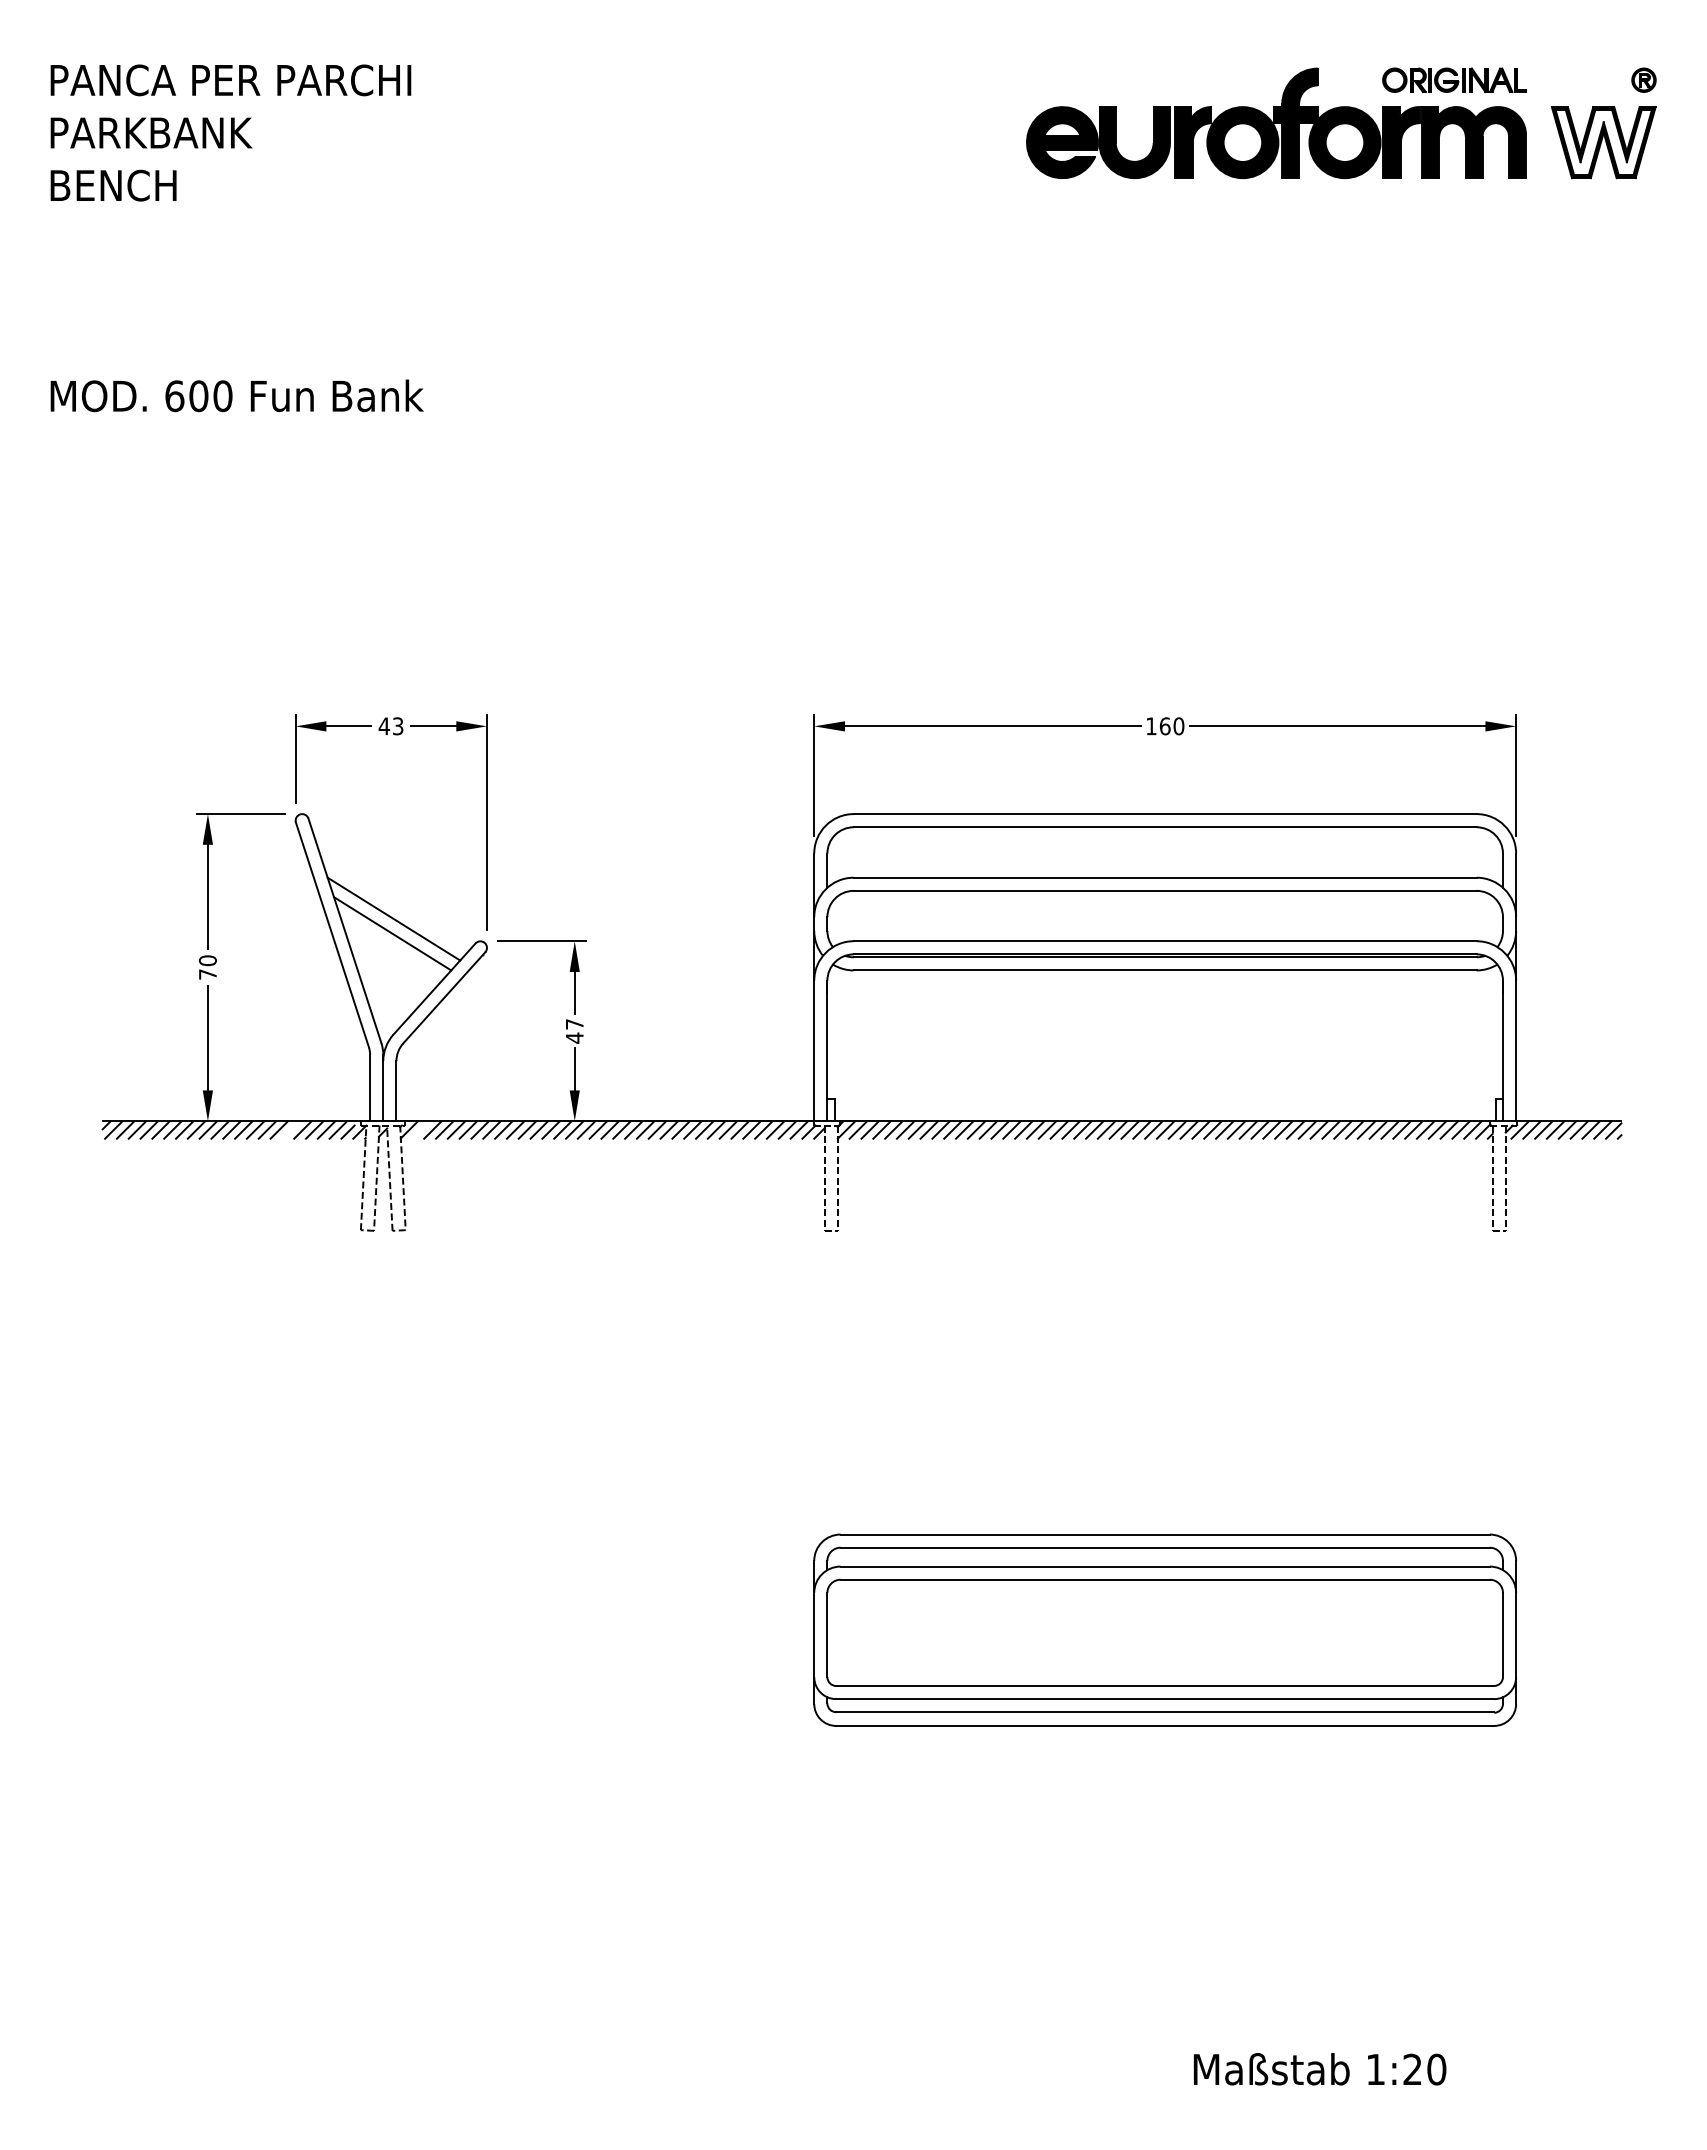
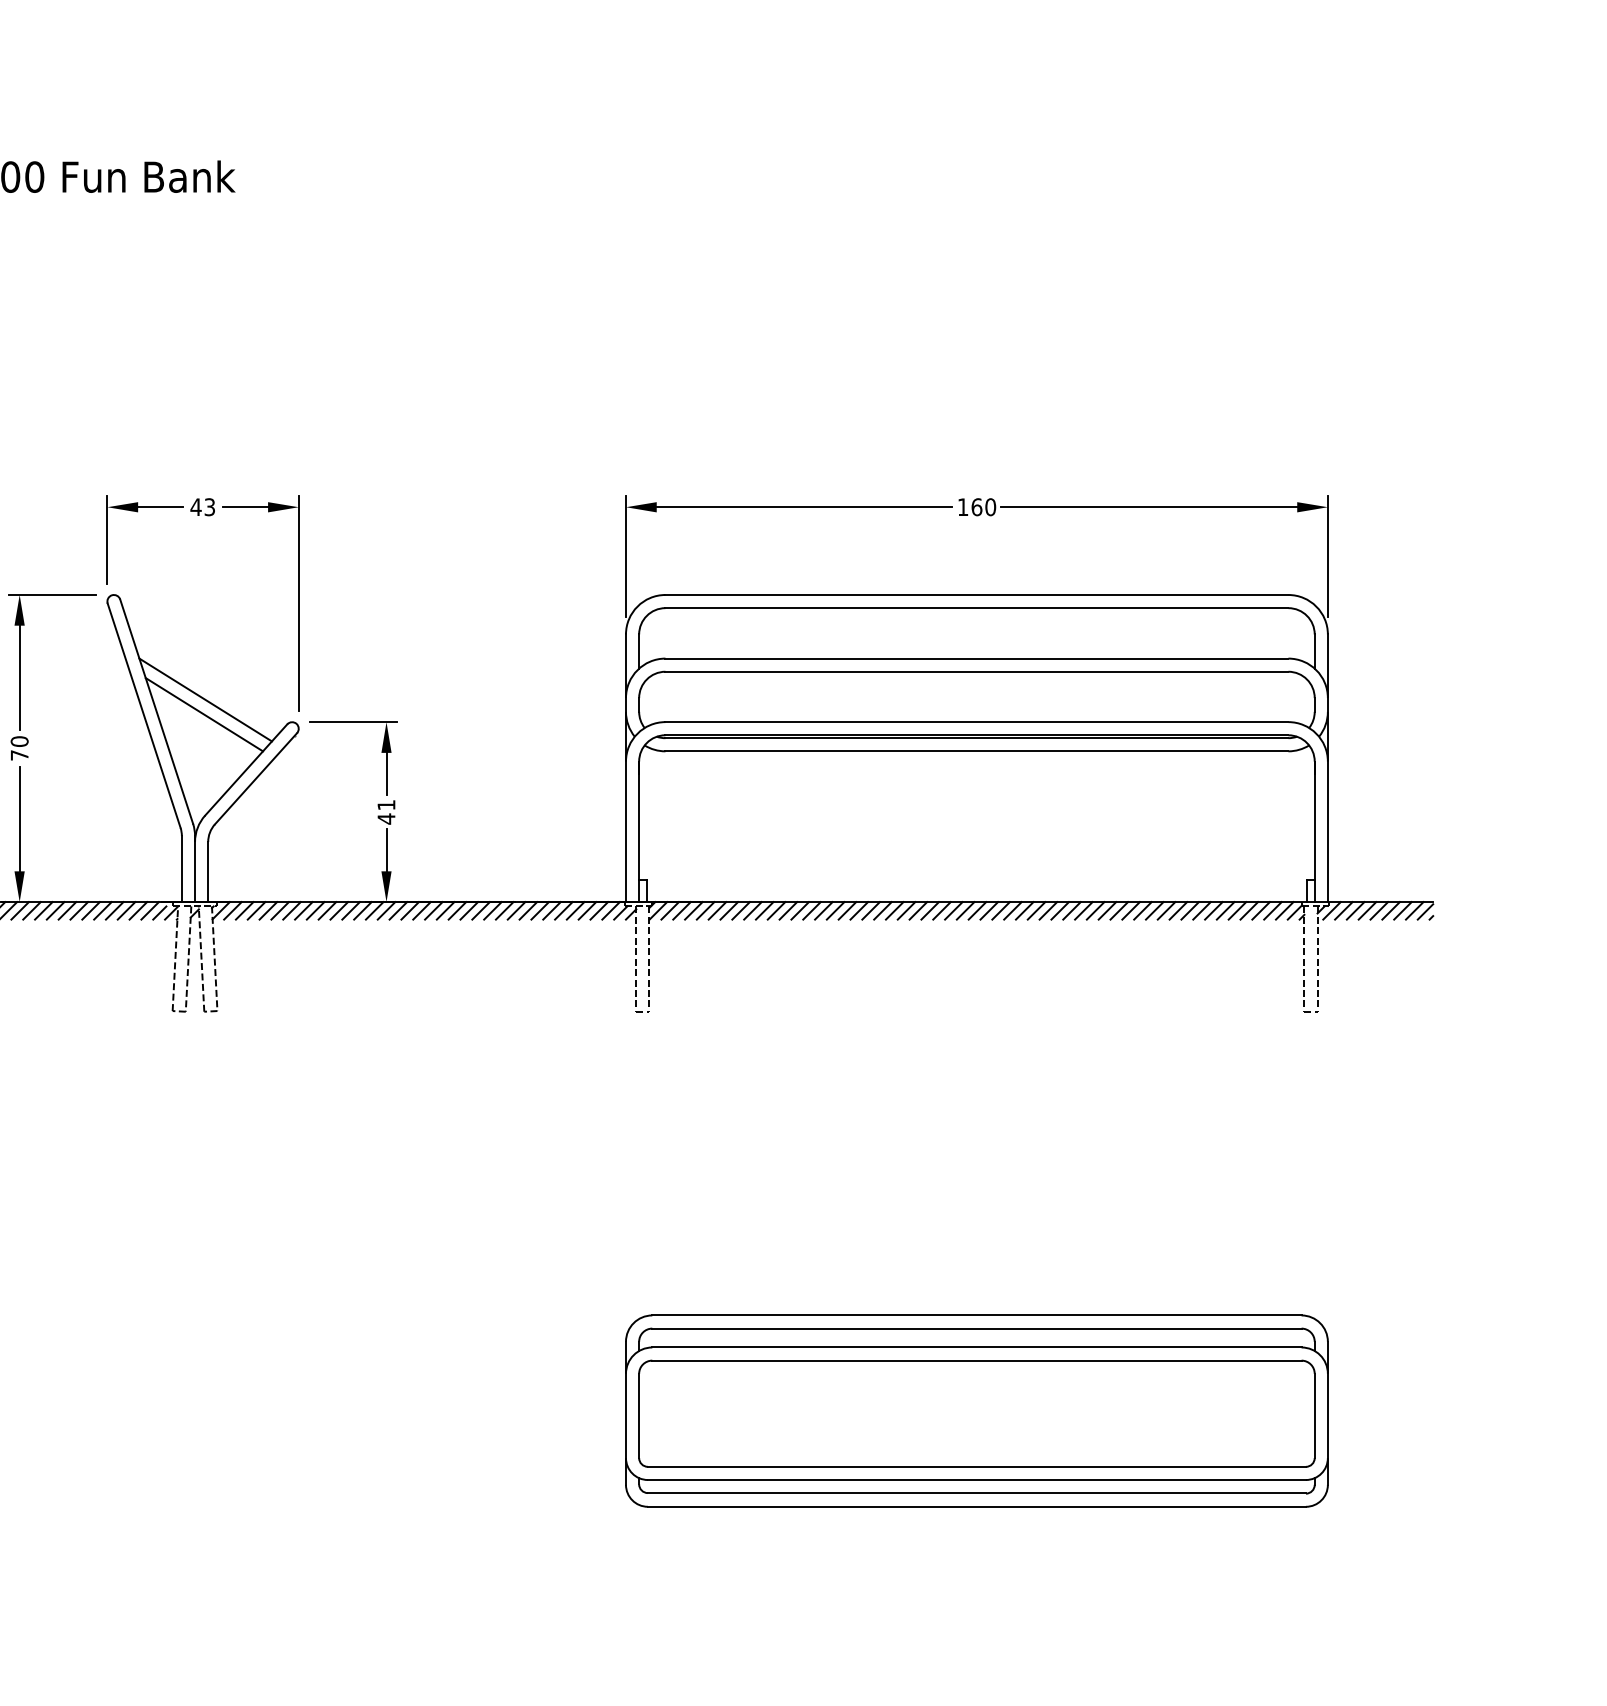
text: (574, 1024) -> (386, 805), 47 -> 41
line: (290, 1129) -> (102, 910), added
line: (420, 1129) -> (232, 910), added

